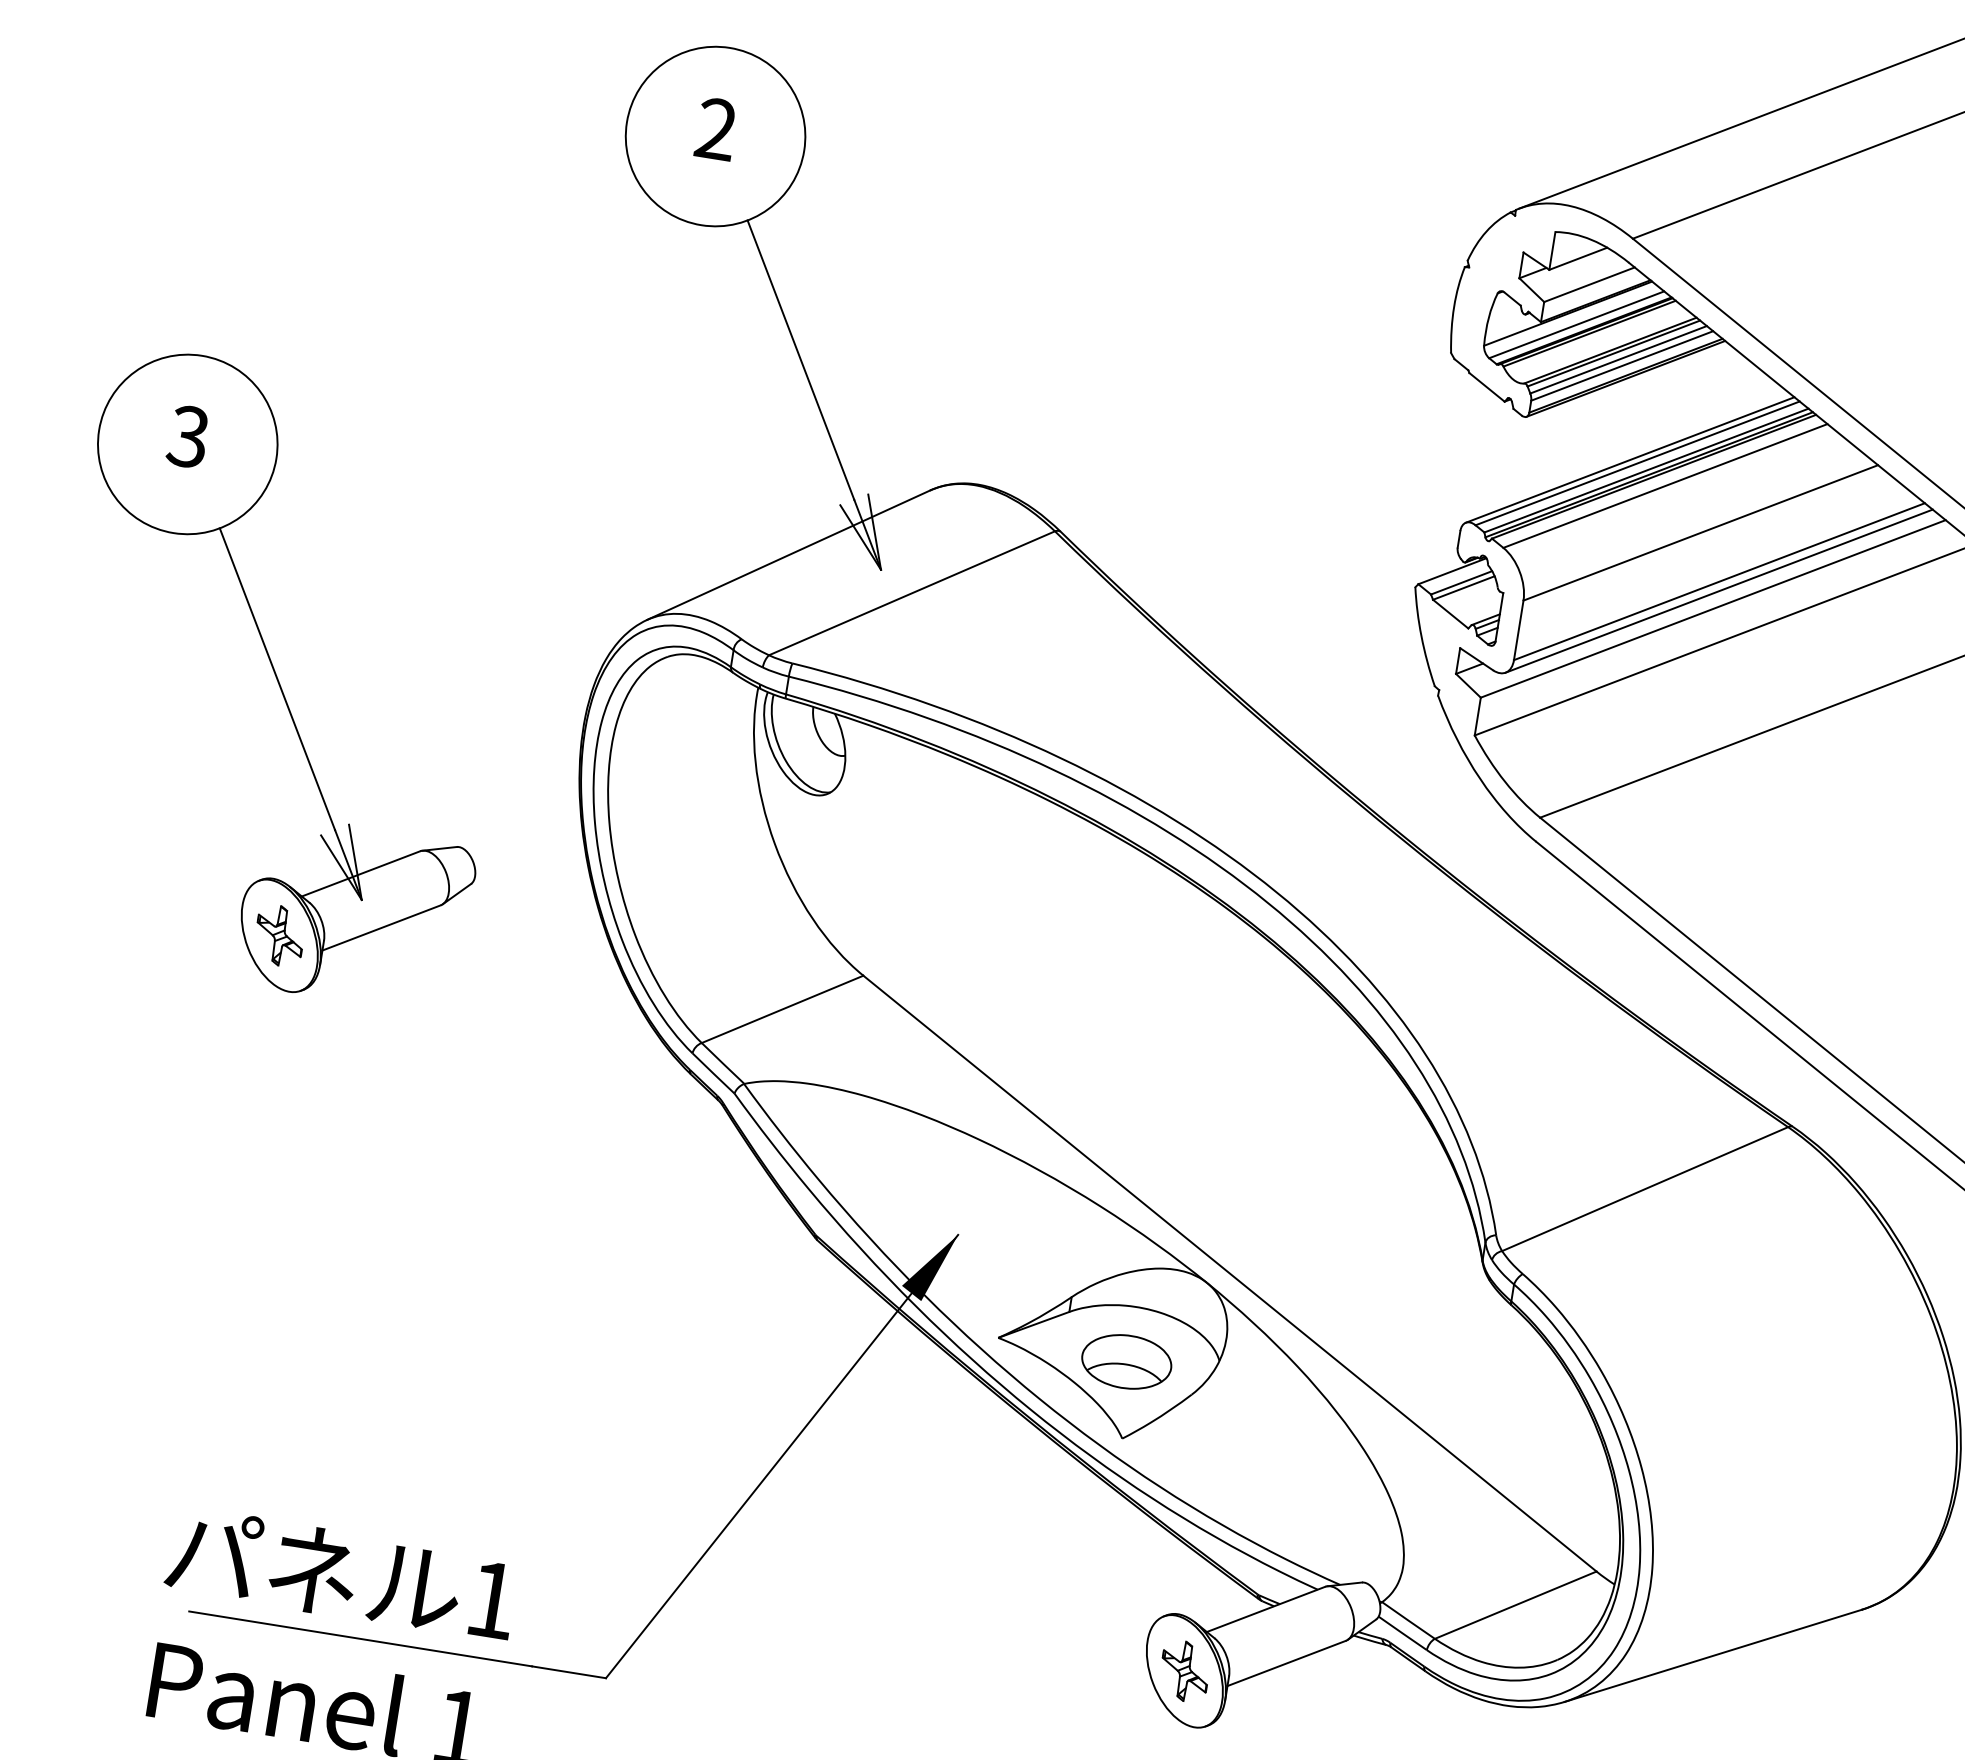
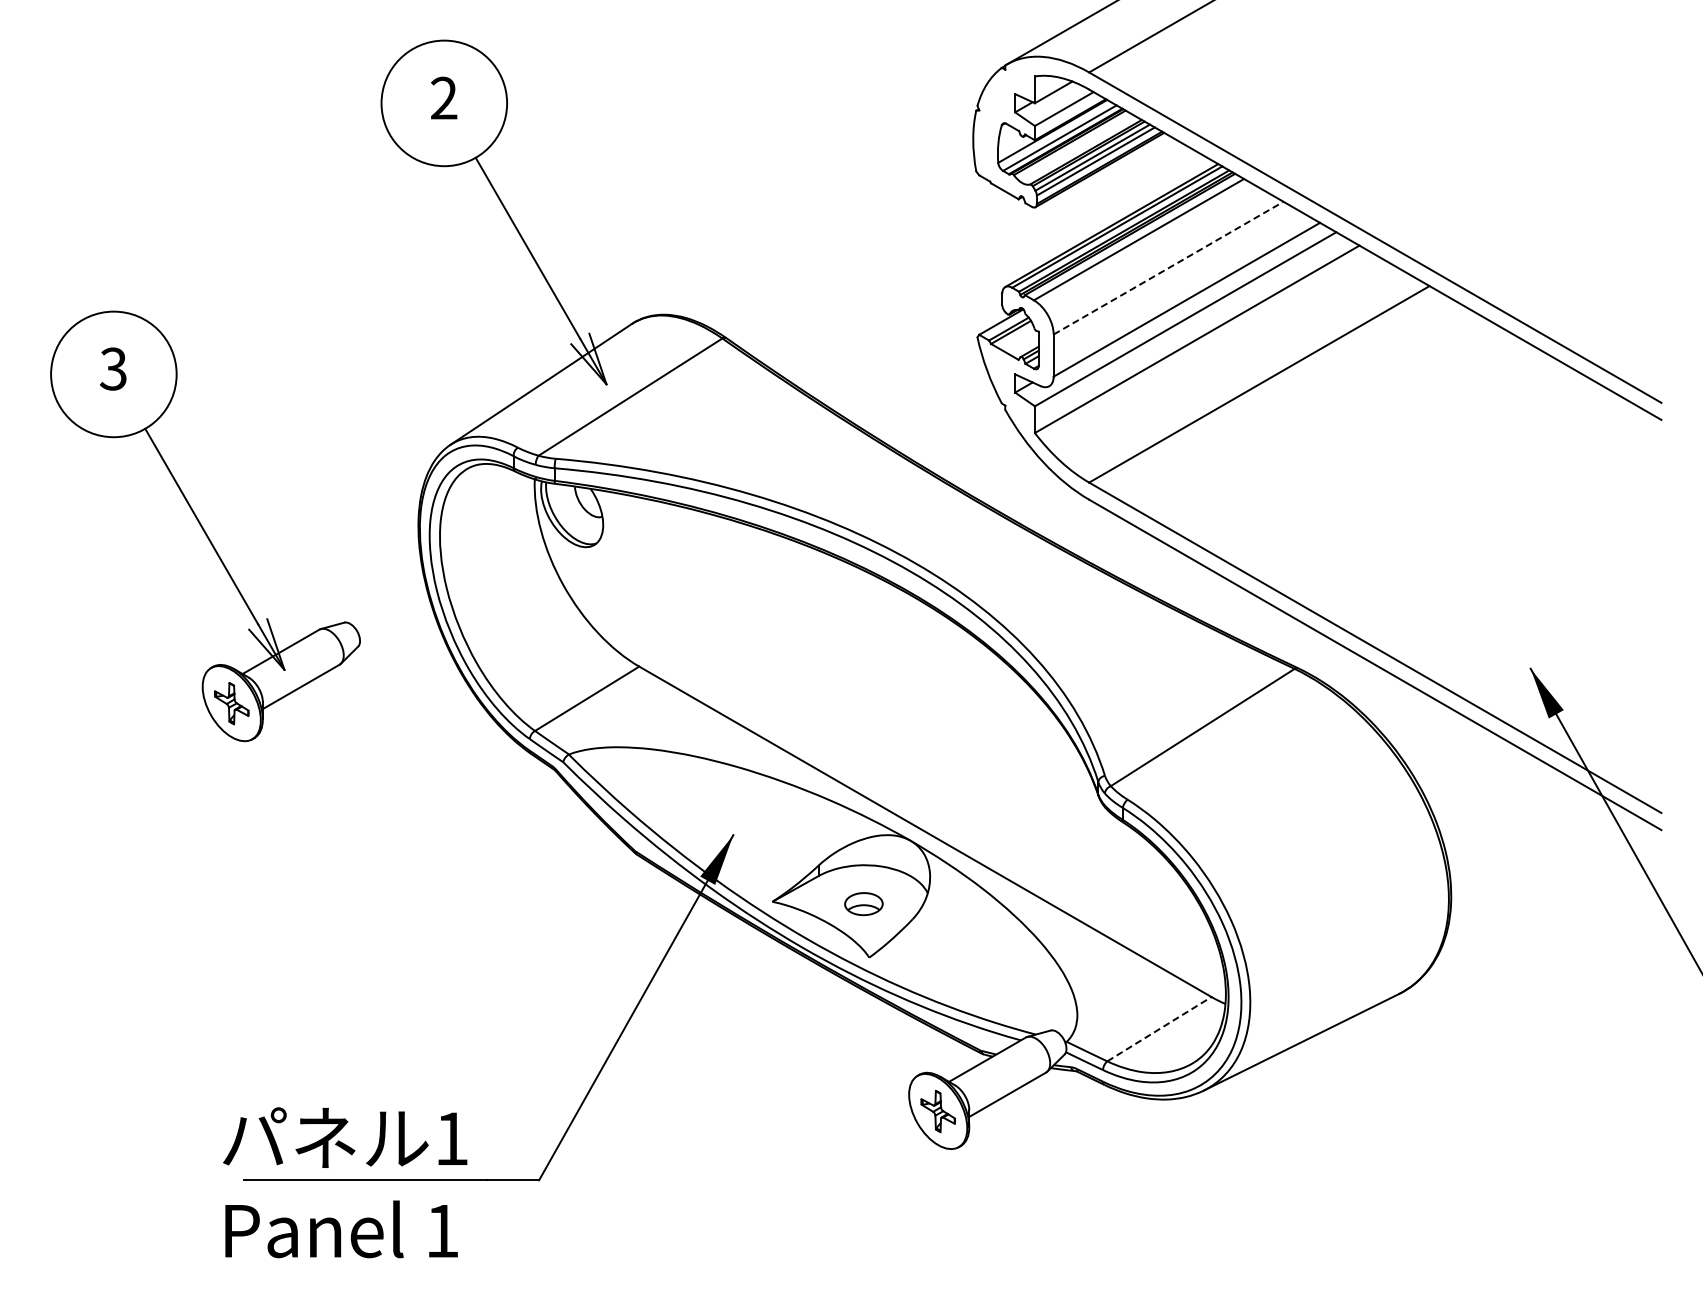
line: (1700, 533) -> (1168, 268), solid -> dashed
line: (1718, 591) -> (1187, 306), removed
part: (1126, 1360) -> (863, 903), size x0.6
line: (1516, 1604) -> (1159, 1028), solid -> dashed

